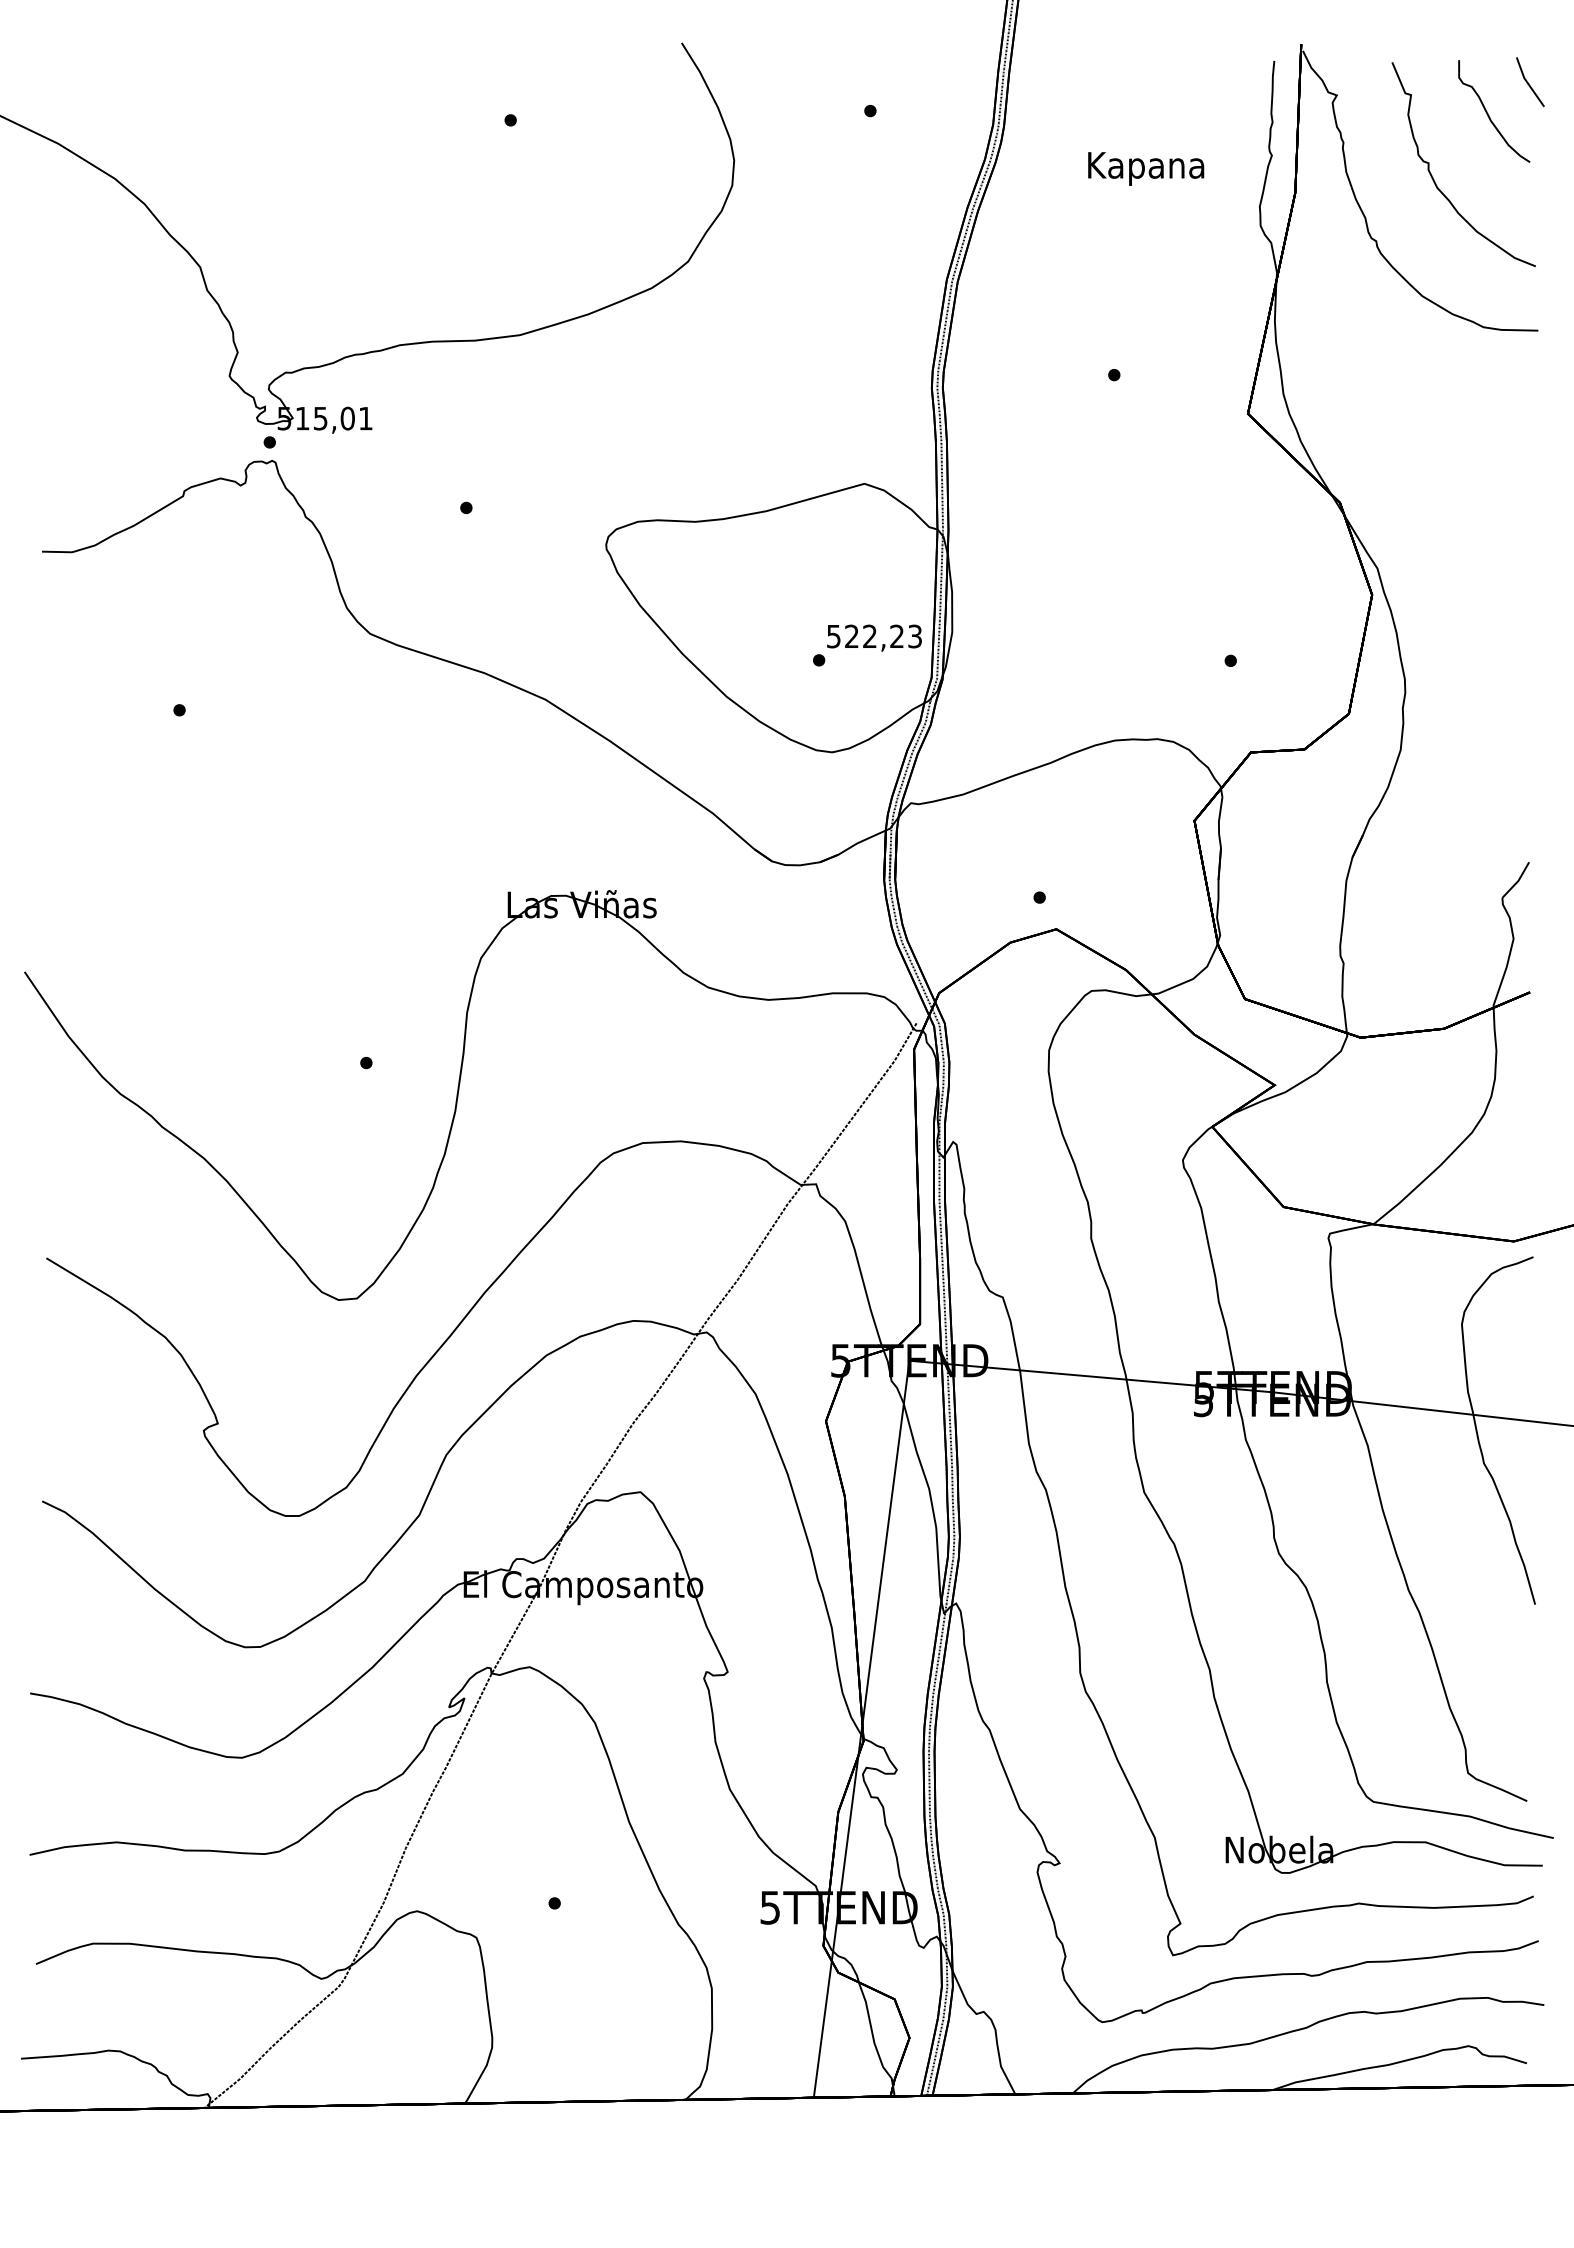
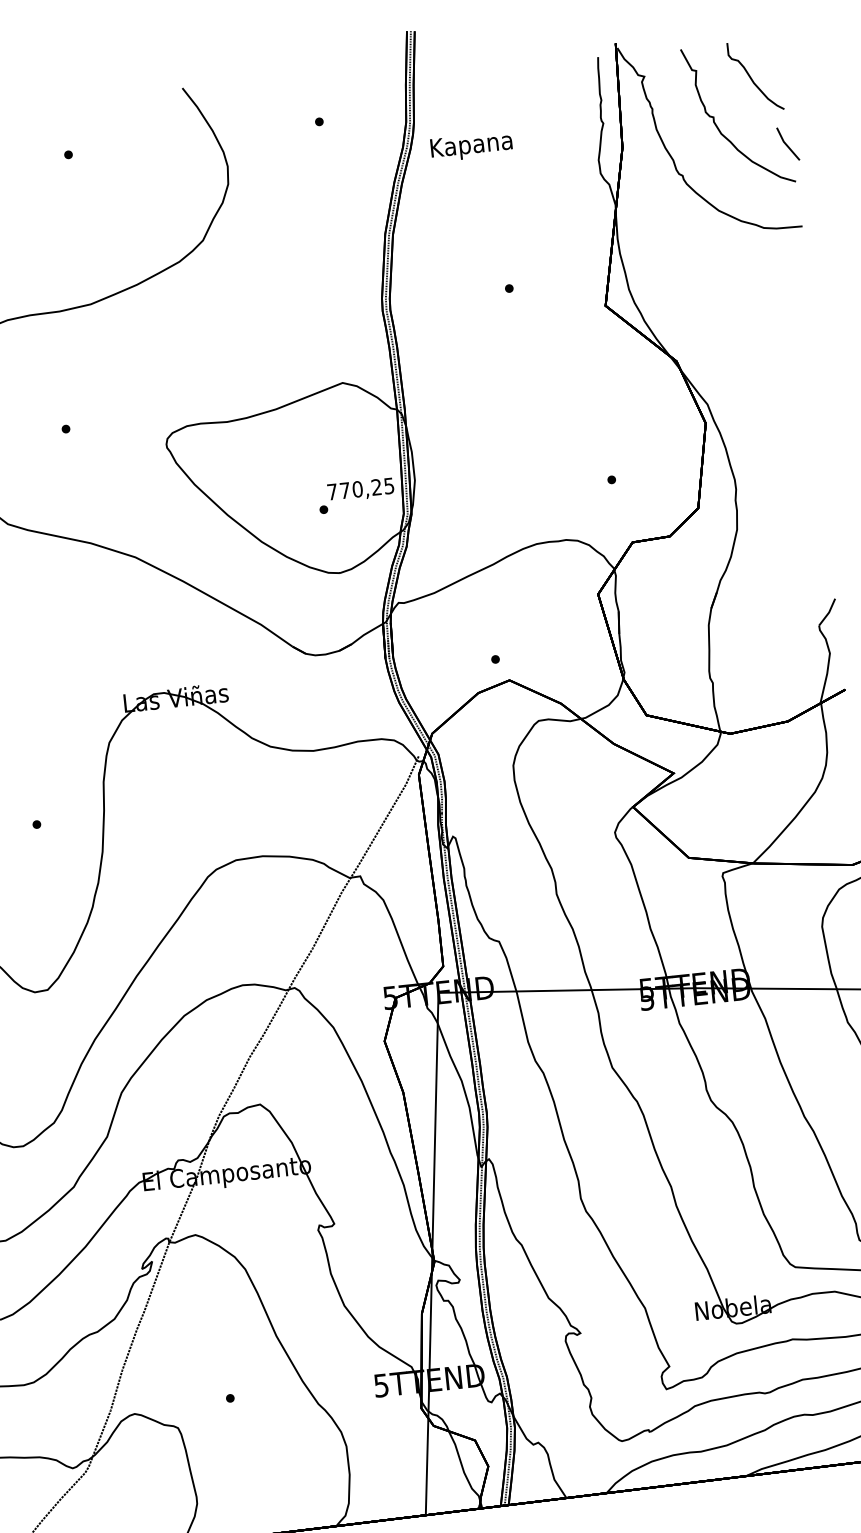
line: (1529, 83) -> (787, 145), moved
text: (1146, 168) -> (471, 146), moved
text: (874, 636) -> (360, 489), 522,23 -> 770,25

